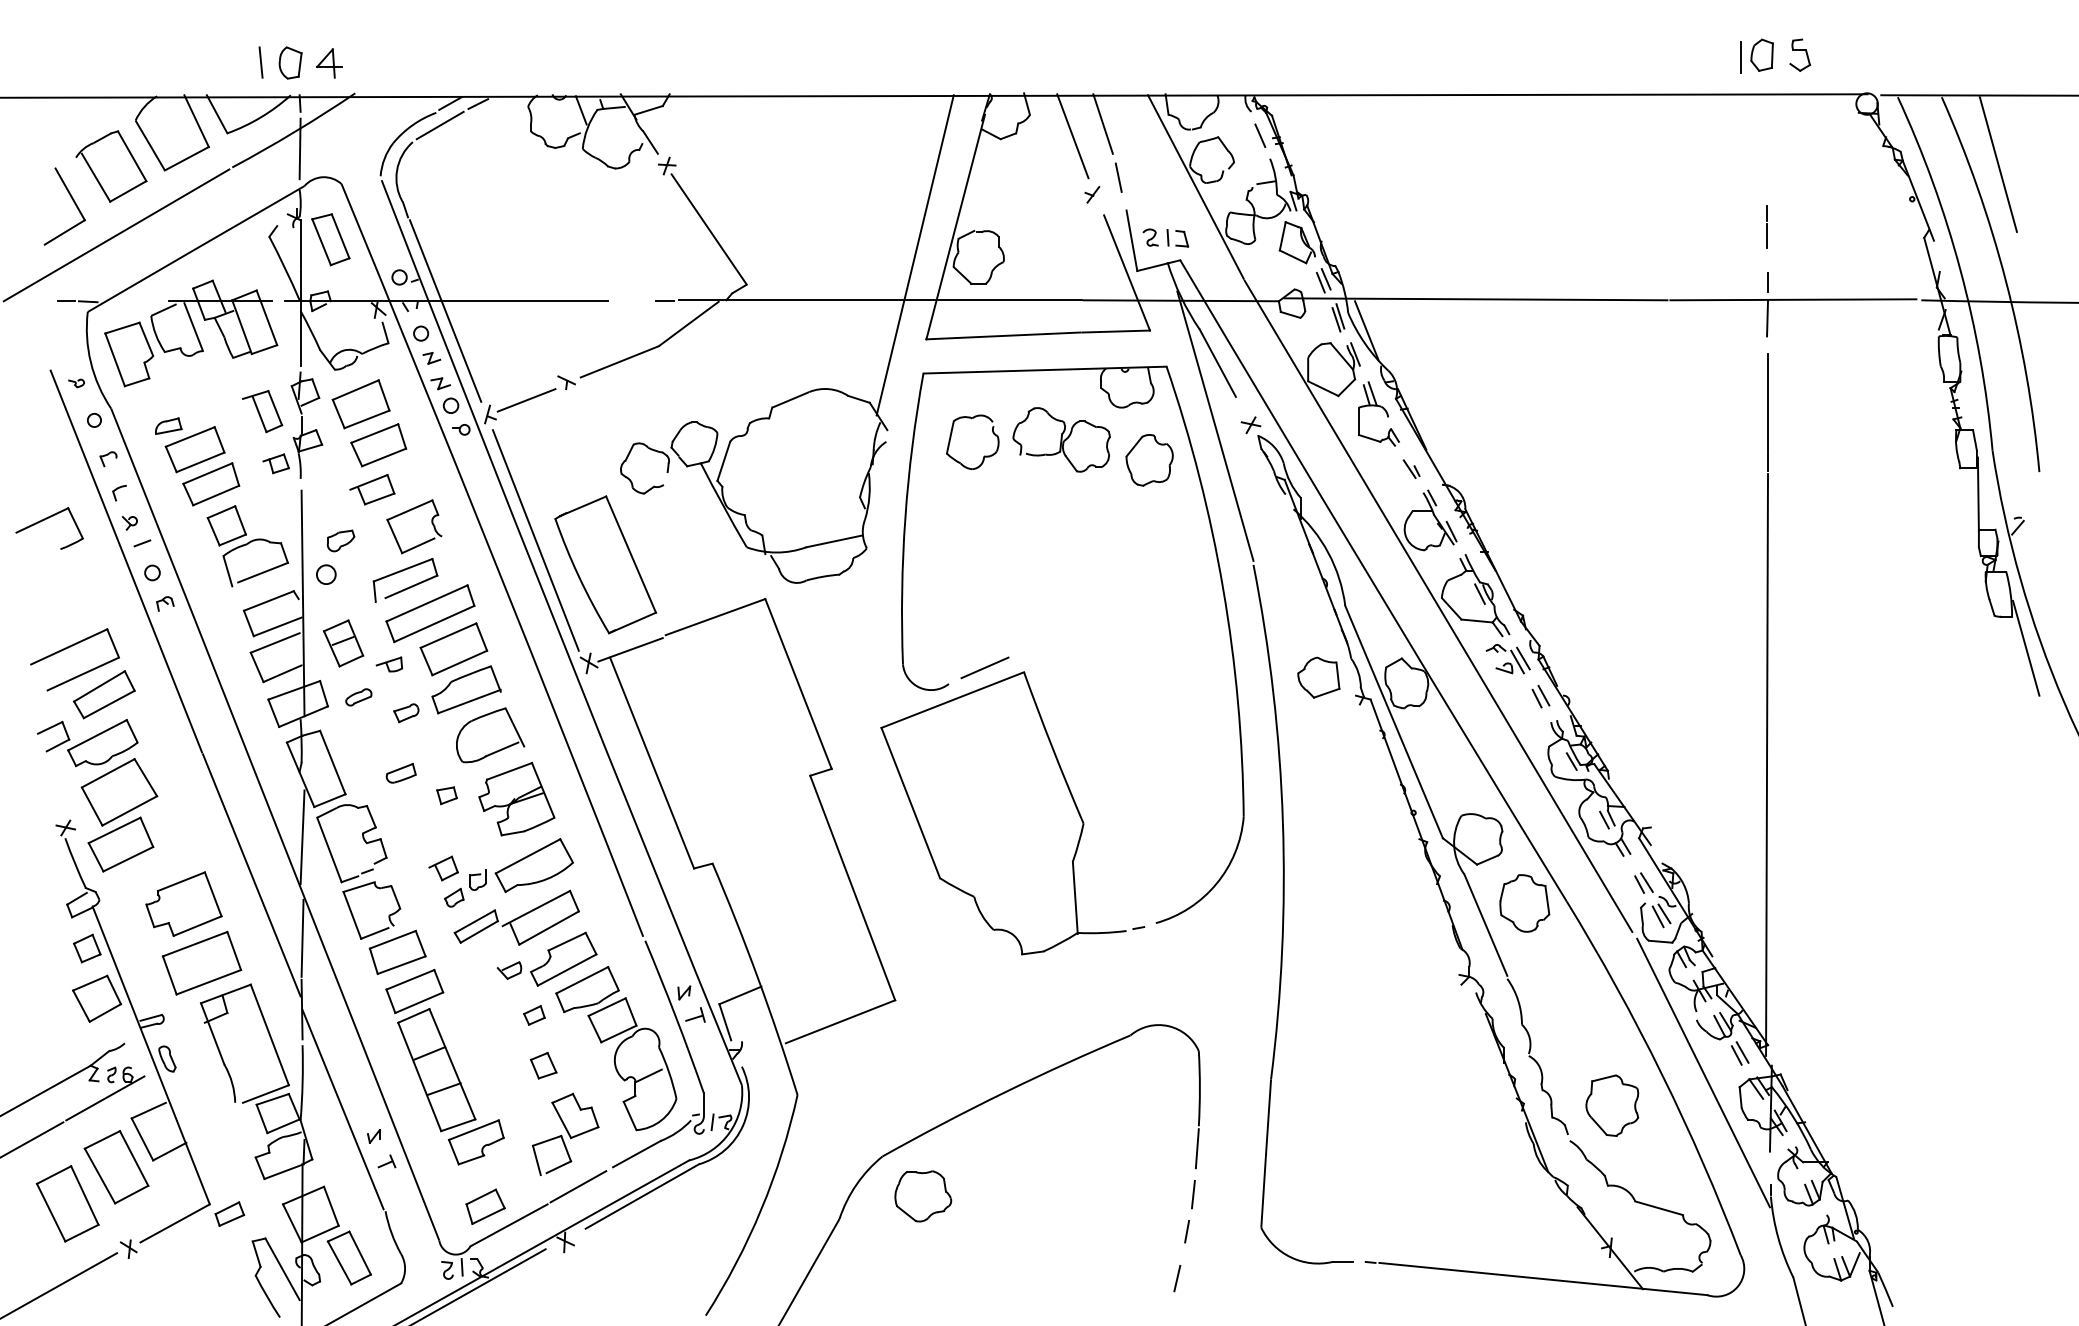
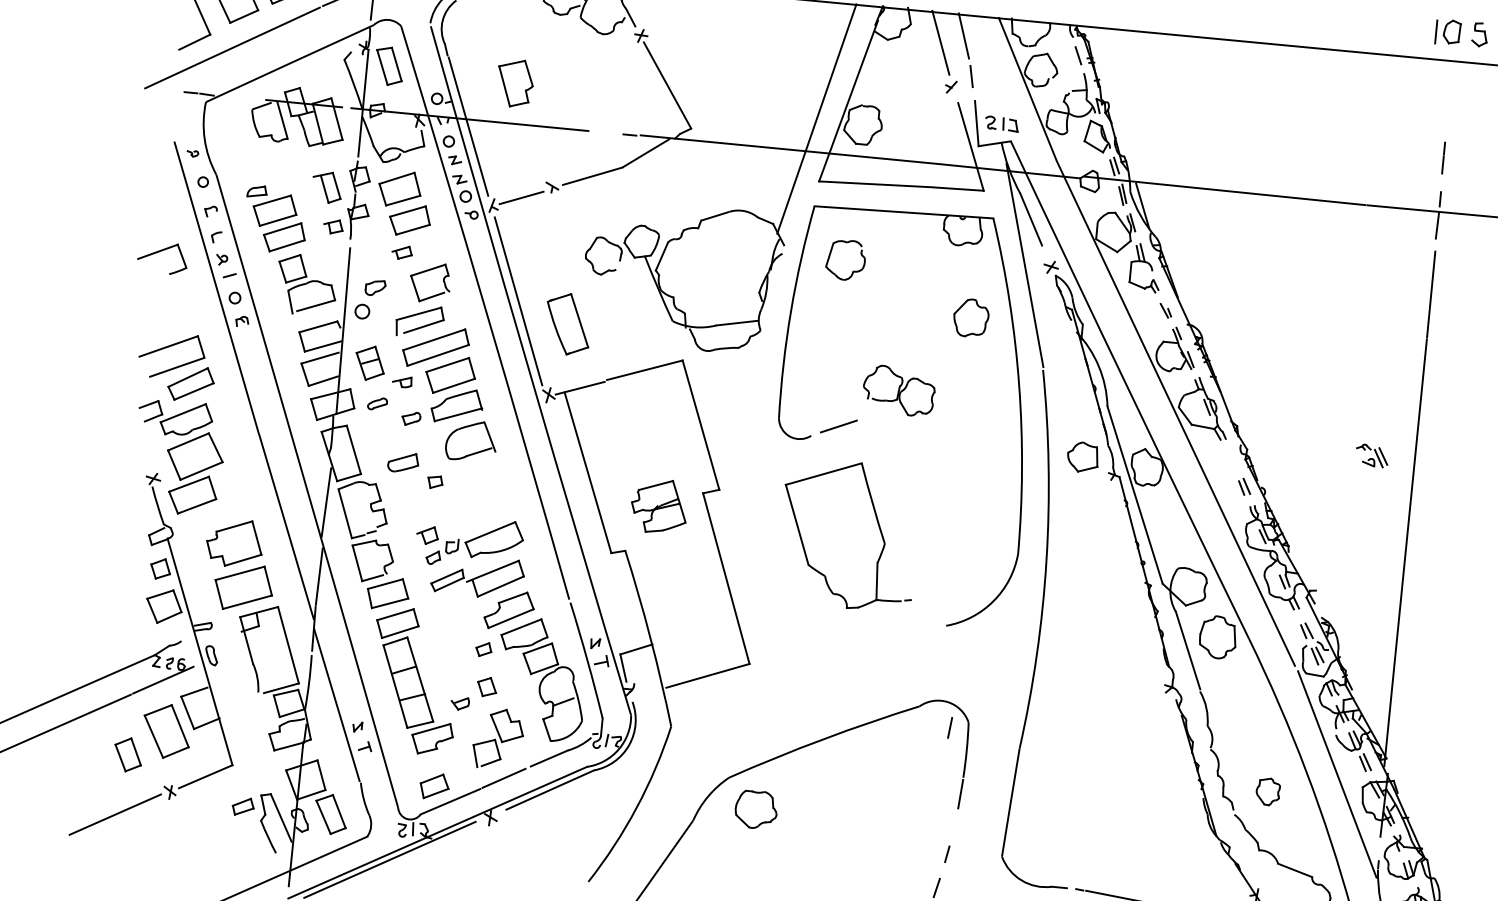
part: (129, 354) -> (515, 83), moved
part: (1061, 439) -> (898, 390), moved
part: (1149, 460) -> (971, 318), moved
part: (372, 489) -> (402, 252), size x0.6
part: (605, 564) -> (567, 323), size x0.6
part: (1507, 659) -> (1371, 456), moved
part: (400, 773) -> (402, 462), size x1.4
part: (516, 799) -> (659, 506), moved
part: (1012, 813) -> (848, 535), size x0.7
part: (509, 970) -> (460, 703), moved
part: (1612, 1105) -> (1268, 791), size x0.6
line: (1193, 1194) -> (950, 727), moved
part: (67, 1203) -> (128, 754), size x0.6
part: (229, 1213) -> (243, 806), moved

